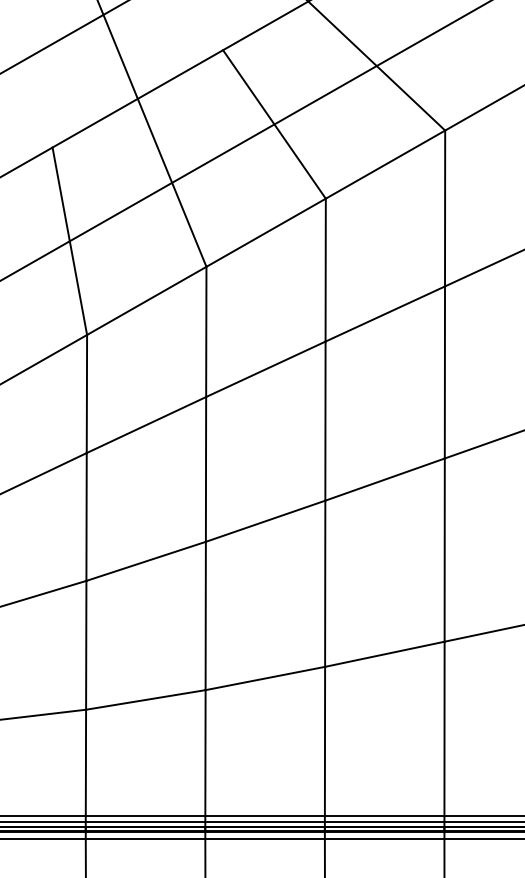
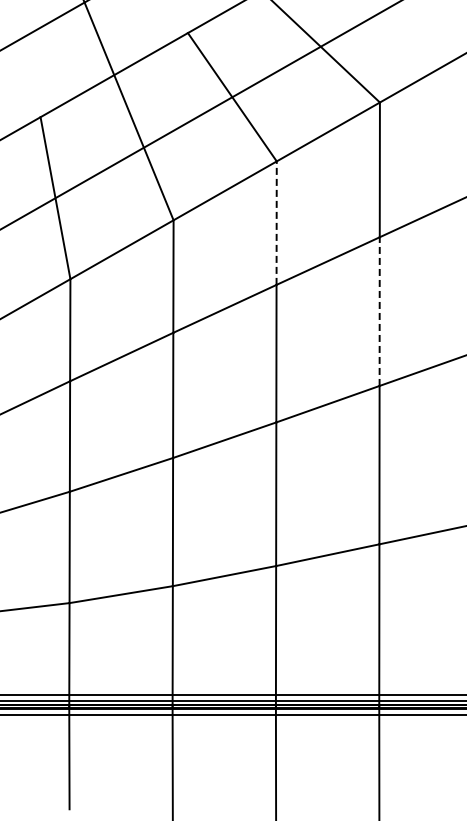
line: (325, 270) -> (276, 223), solid -> dashed
line: (444, 372) -> (379, 311), solid -> dashed

